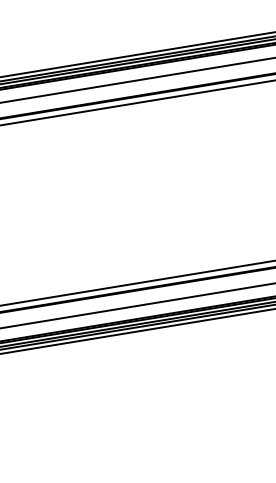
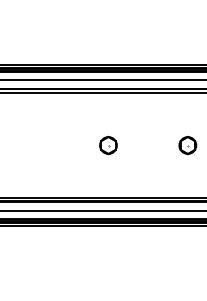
part: (208, 181) -> (187, 145), added
part: (75, 203) -> (108, 145), added

